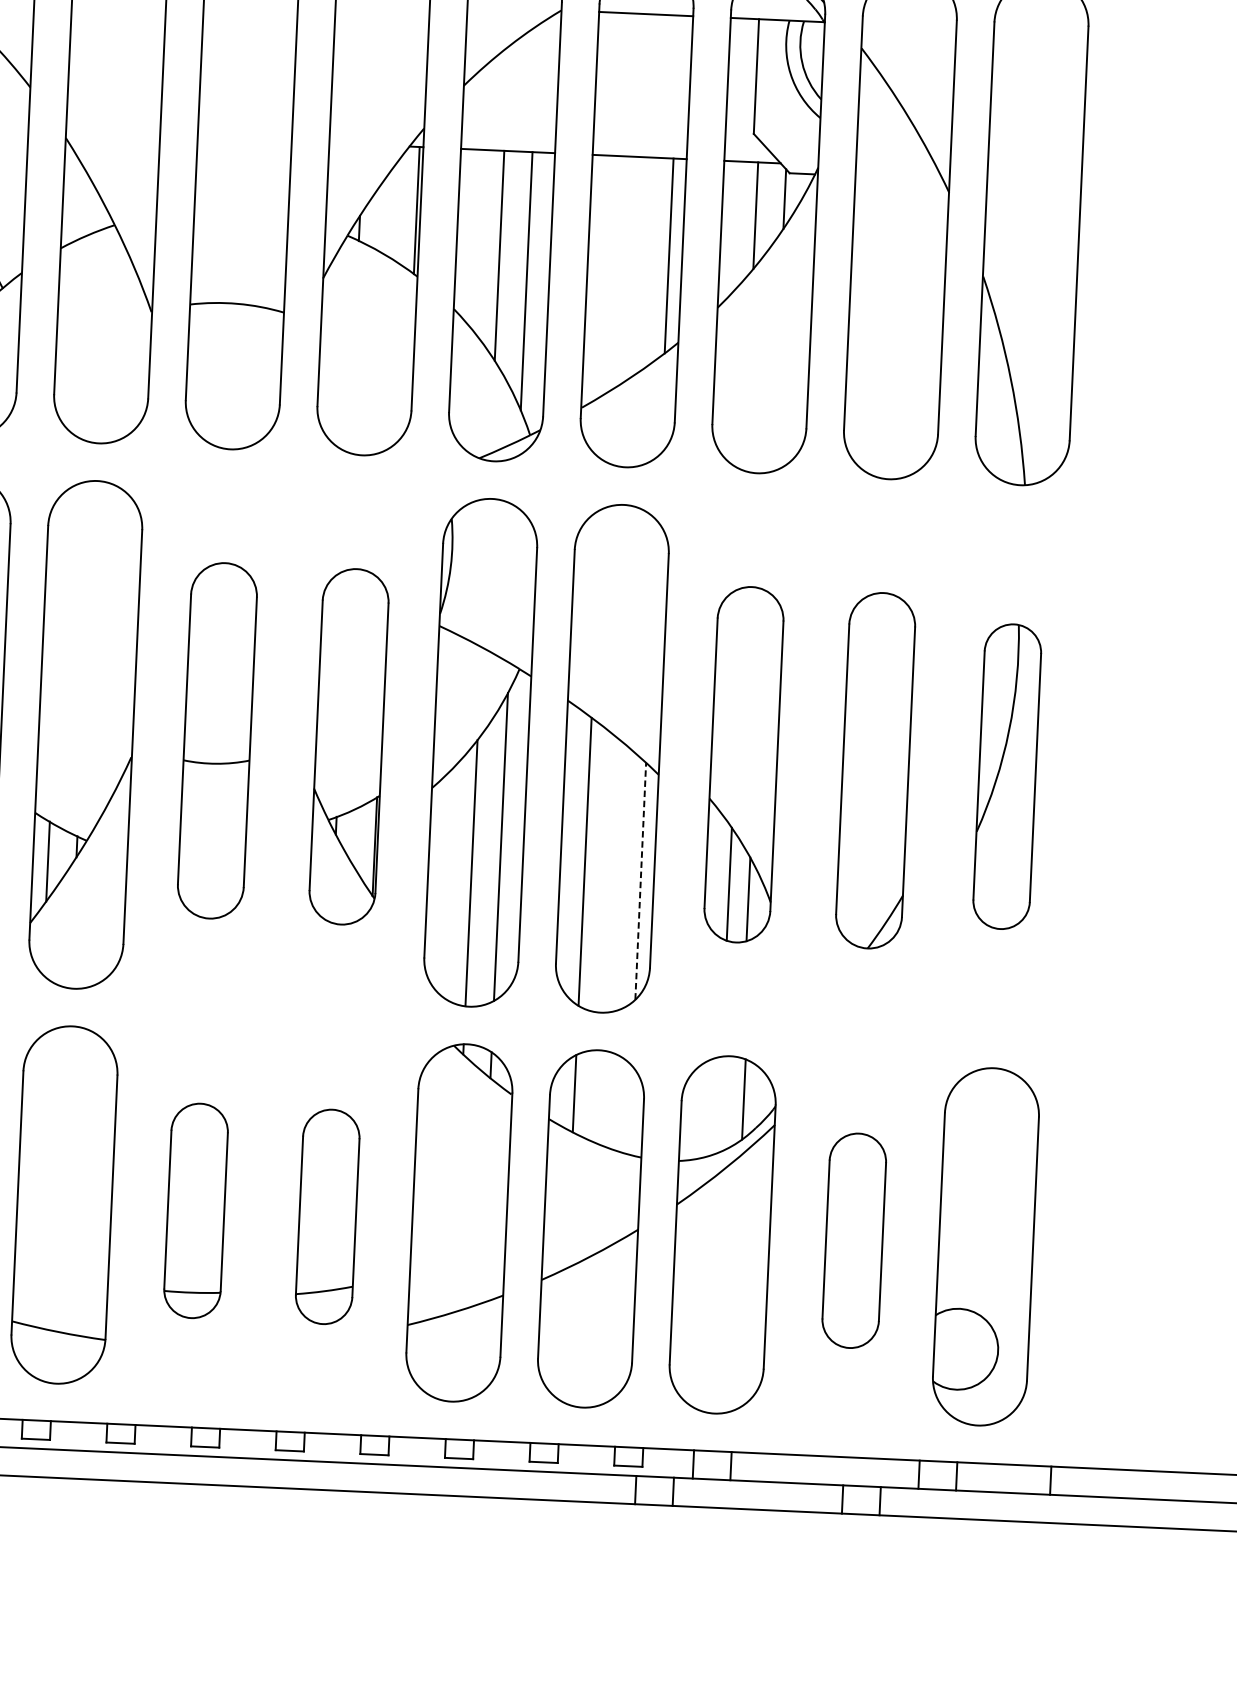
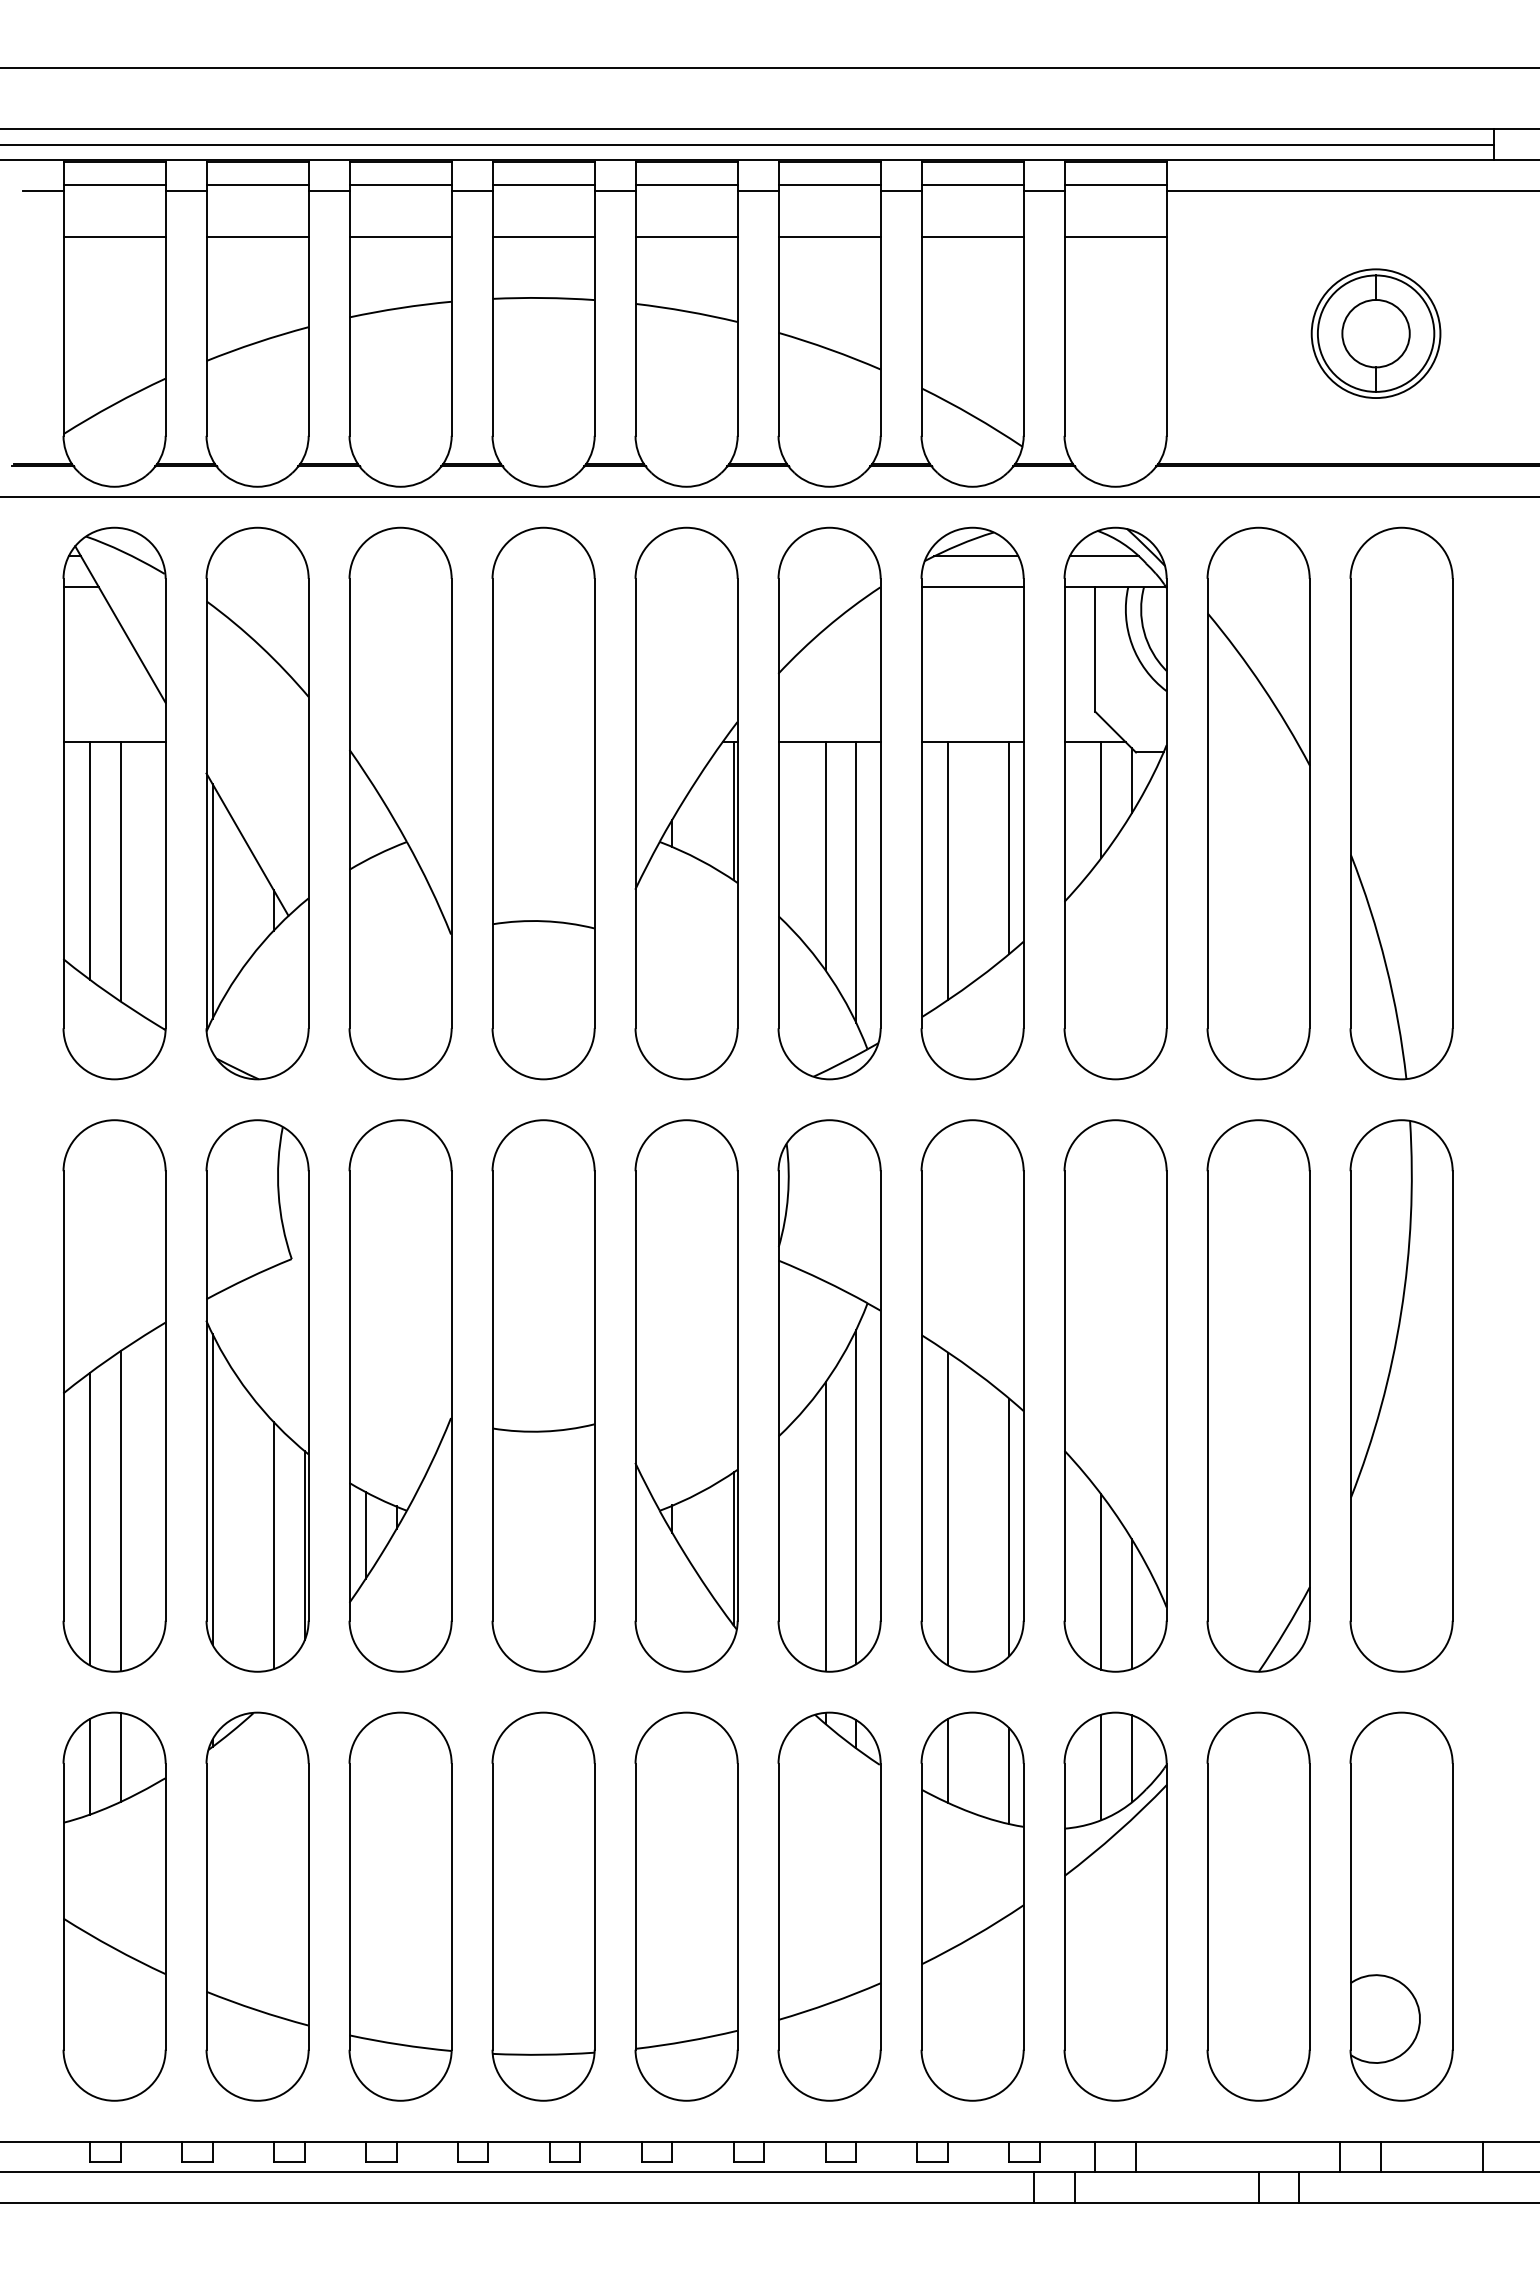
line: (612, 274) -> (948, 870), added
part: (217, 740) -> (543, 1395), size x1.43
part: (349, 746) -> (686, 1395), size x1.43
part: (743, 764) -> (1115, 1395), size x1.43
part: (875, 770) -> (1258, 1395), size x1.43
part: (1007, 776) -> (1401, 1395), size x1.67
line: (640, 881) -> (1009, 1527), dashed -> solid
line: (715, 1106) -> (1101, 1767), added
line: (630, 1109) -> (1009, 1775), added
part: (196, 1210) -> (543, 1906), size x1.67
part: (327, 1216) -> (686, 1906), size x1.67
part: (854, 1240) -> (1258, 1906), size x1.67

